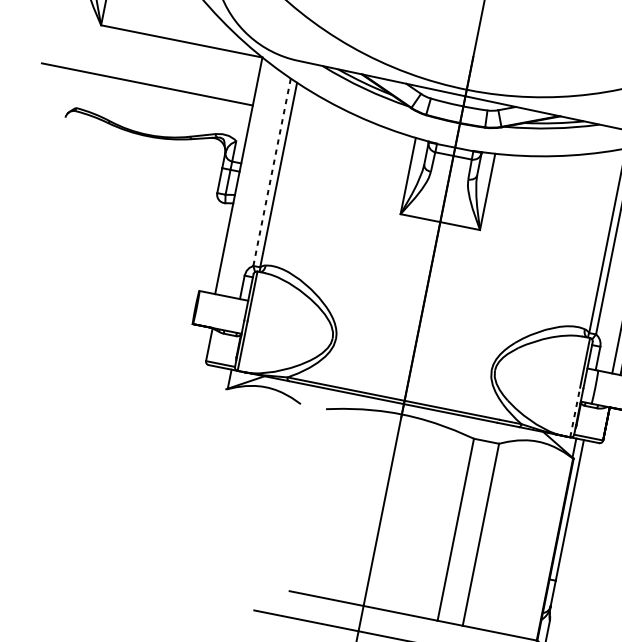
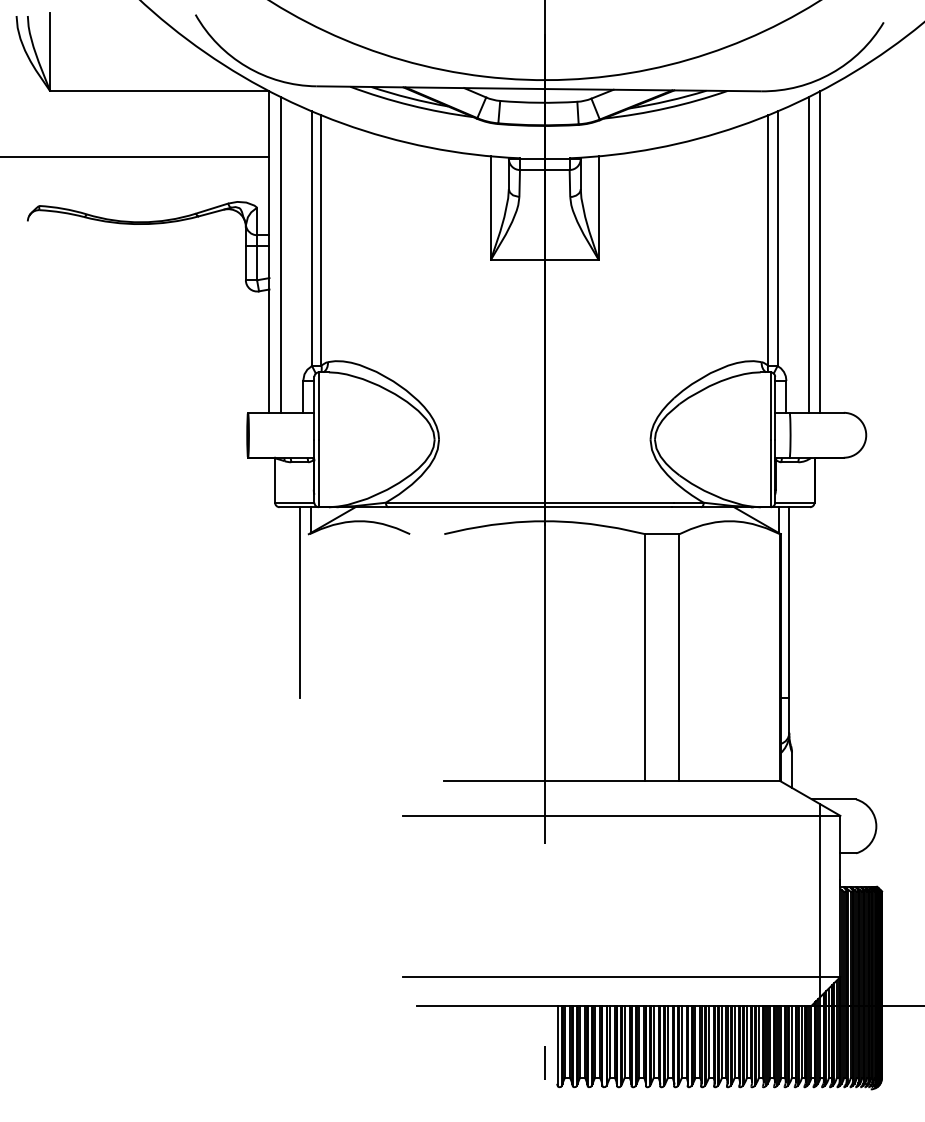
line: (272, 172) -> (312, 238), dashed -> solid
line: (246, 179) -> (280, 254), added
line: (575, 412) -> (770, 473), dashed -> solid
line: (210, 438) -> (300, 602), added

